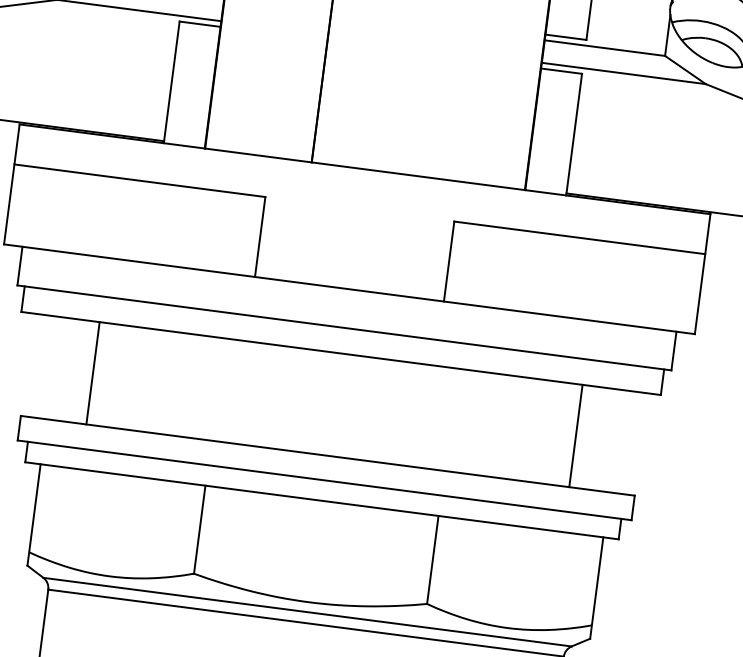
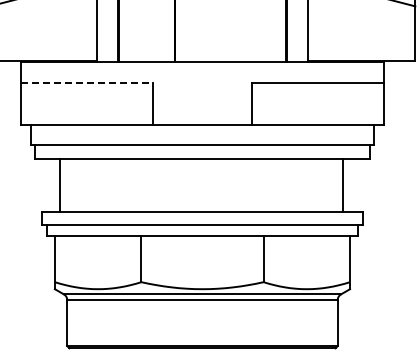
line: (140, 181) -> (87, 83), solid -> dashed
line: (92, 373) -> (59, 185), moved
line: (576, 435) -> (343, 185), moved

